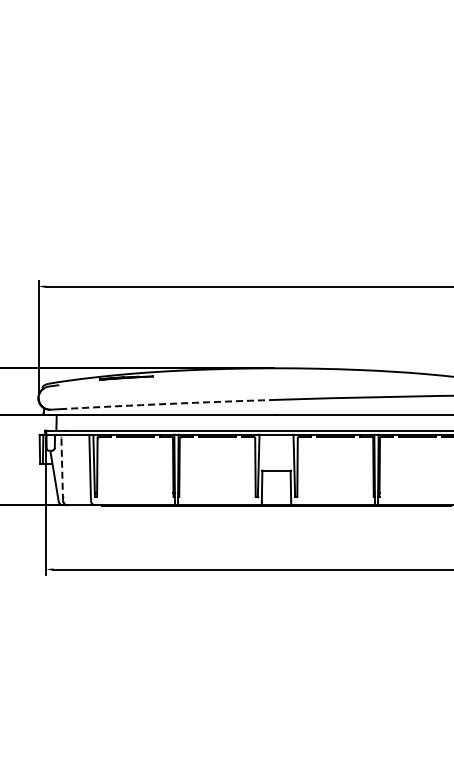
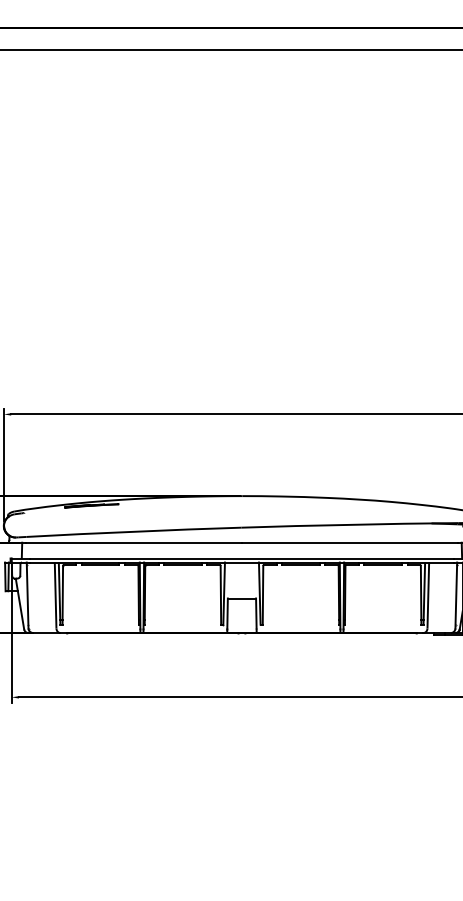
arc: (168, 403) -> (133, 531), dashed -> solid
line: (62, 467) -> (27, 595), dashed -> solid

